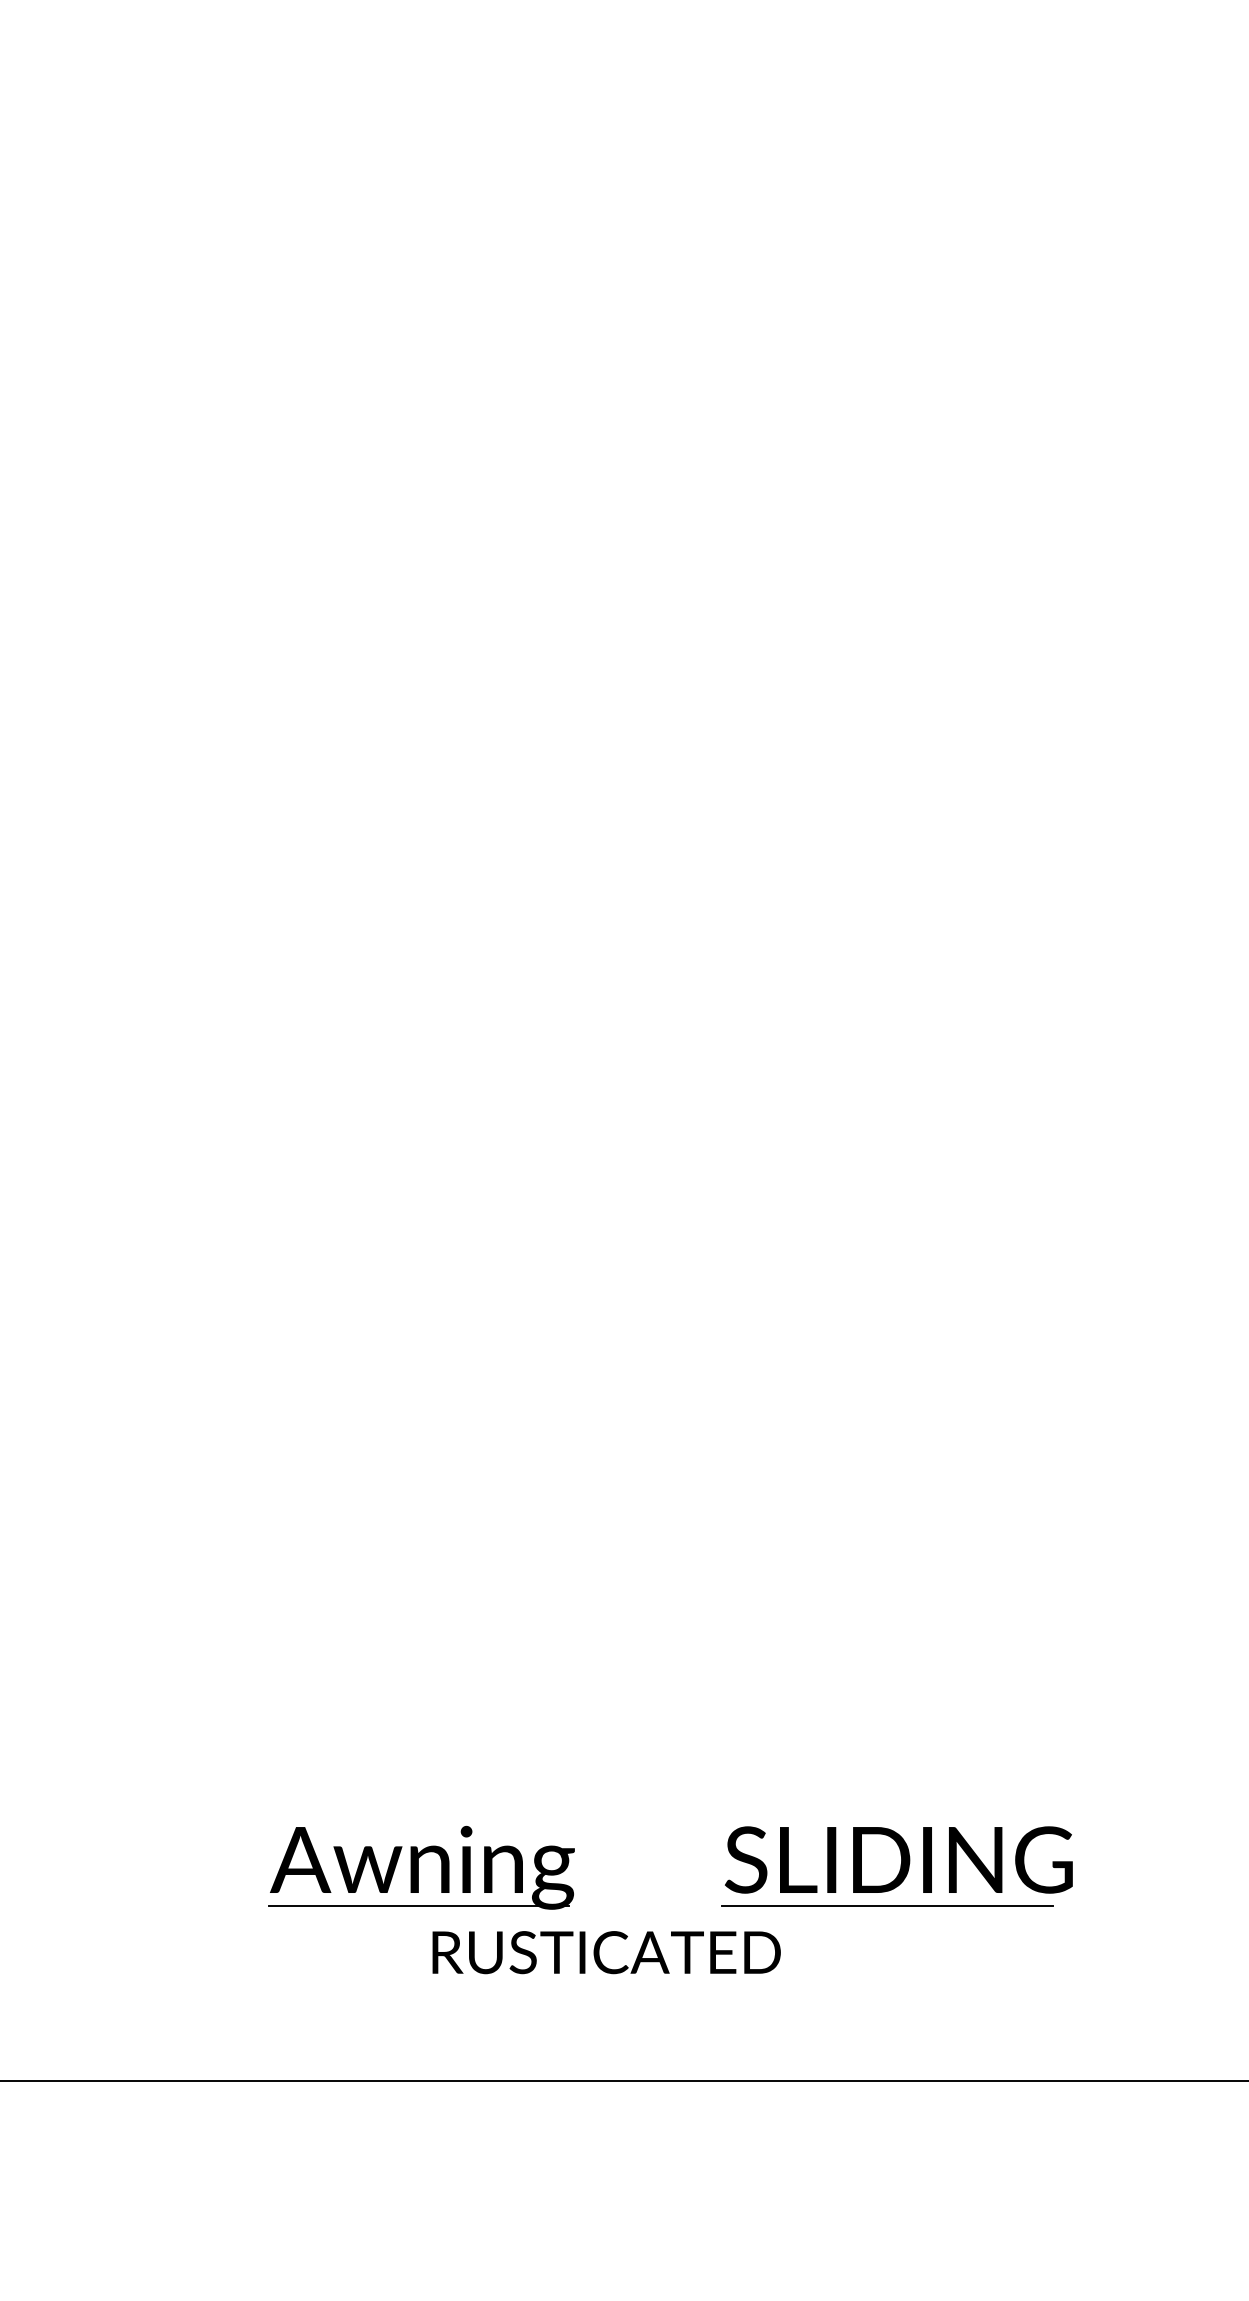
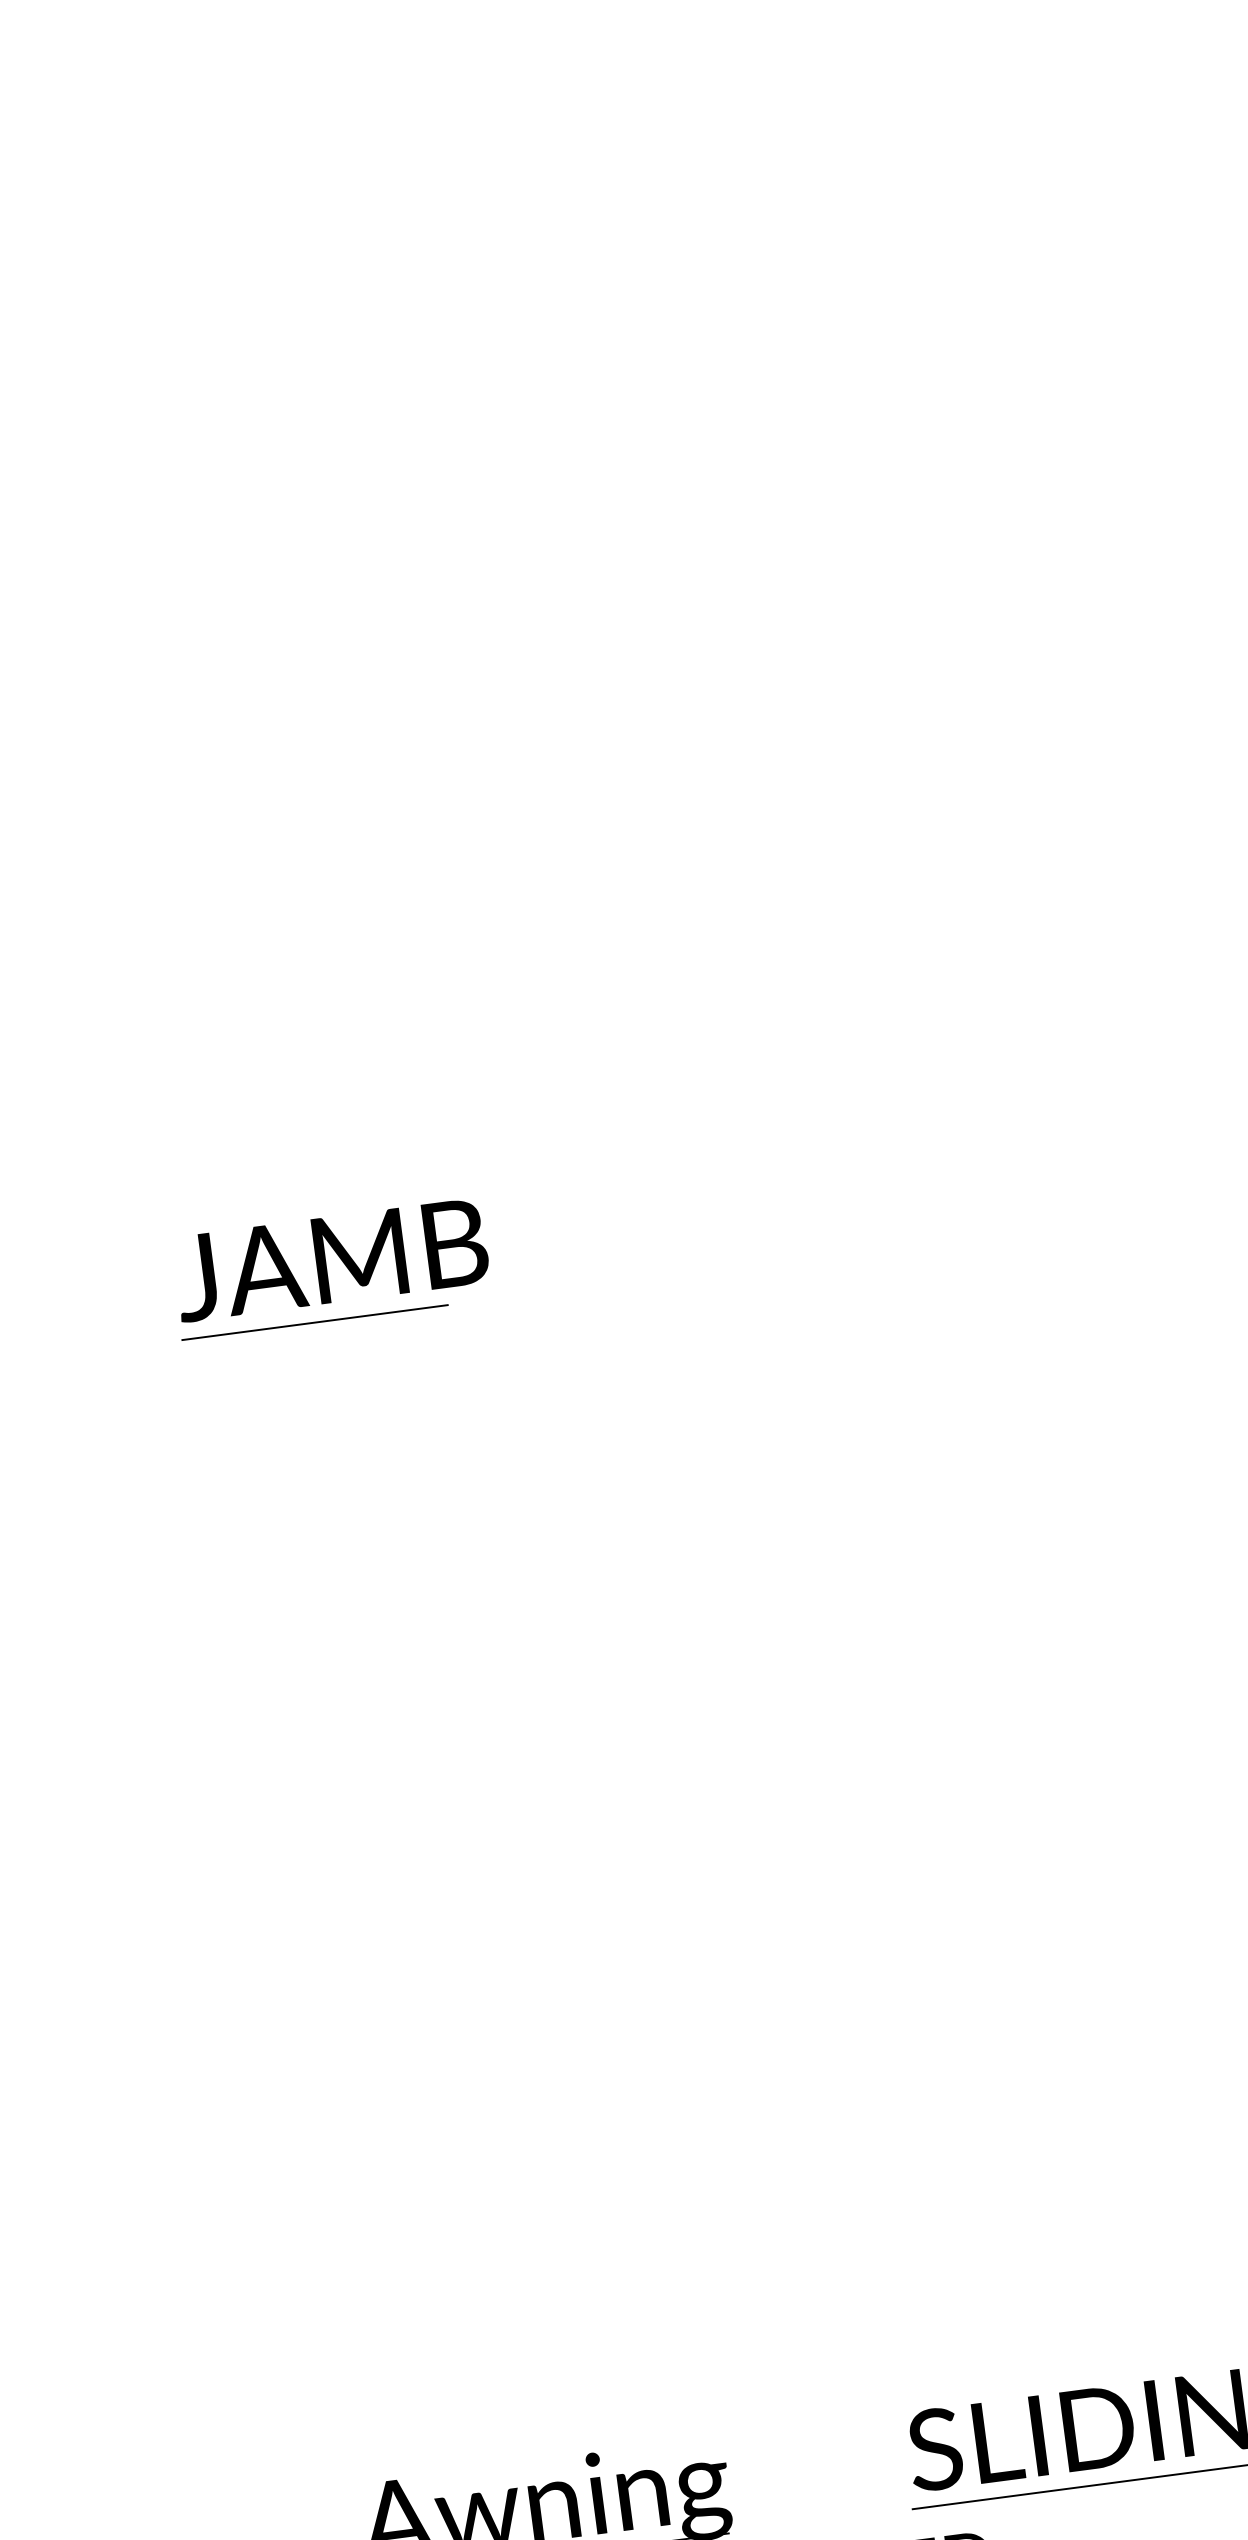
part: (381, 834) -> (331, 1268), added

